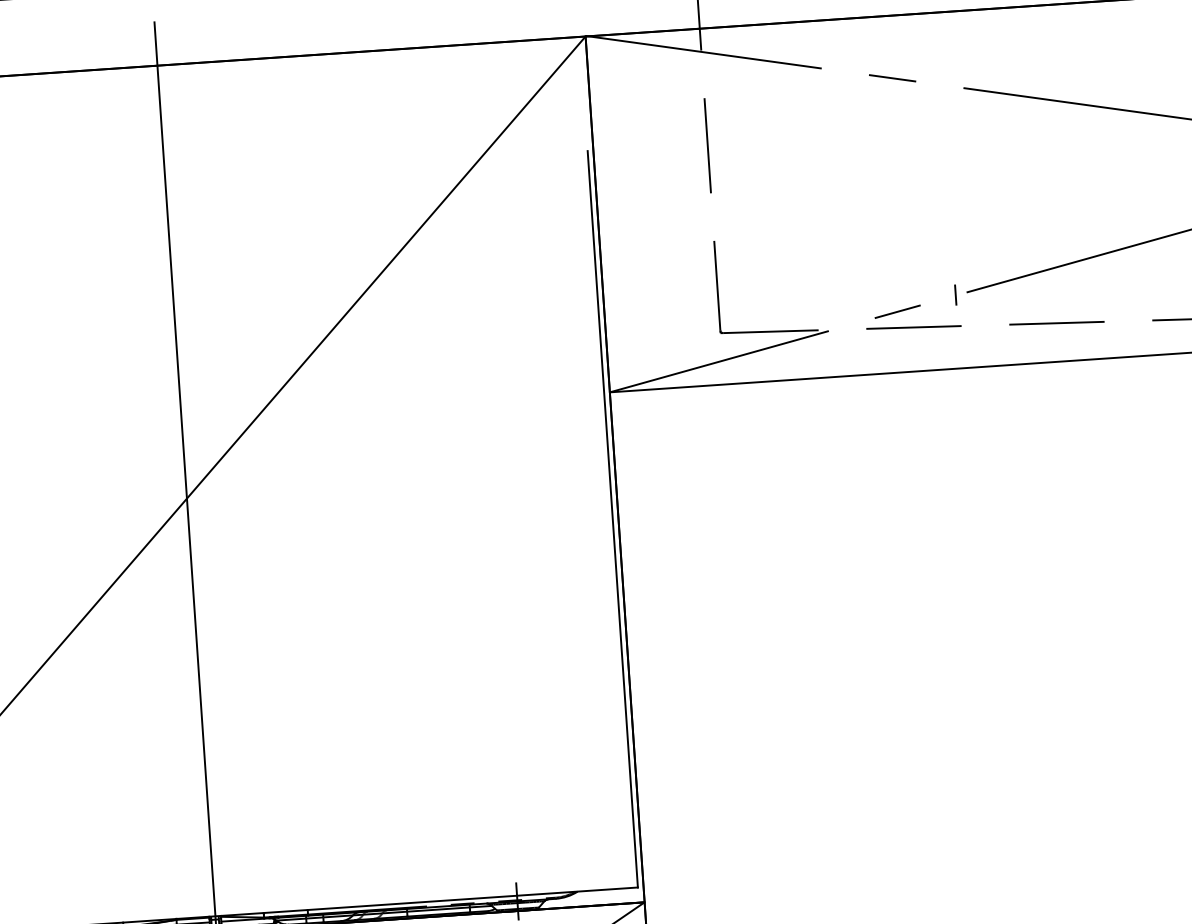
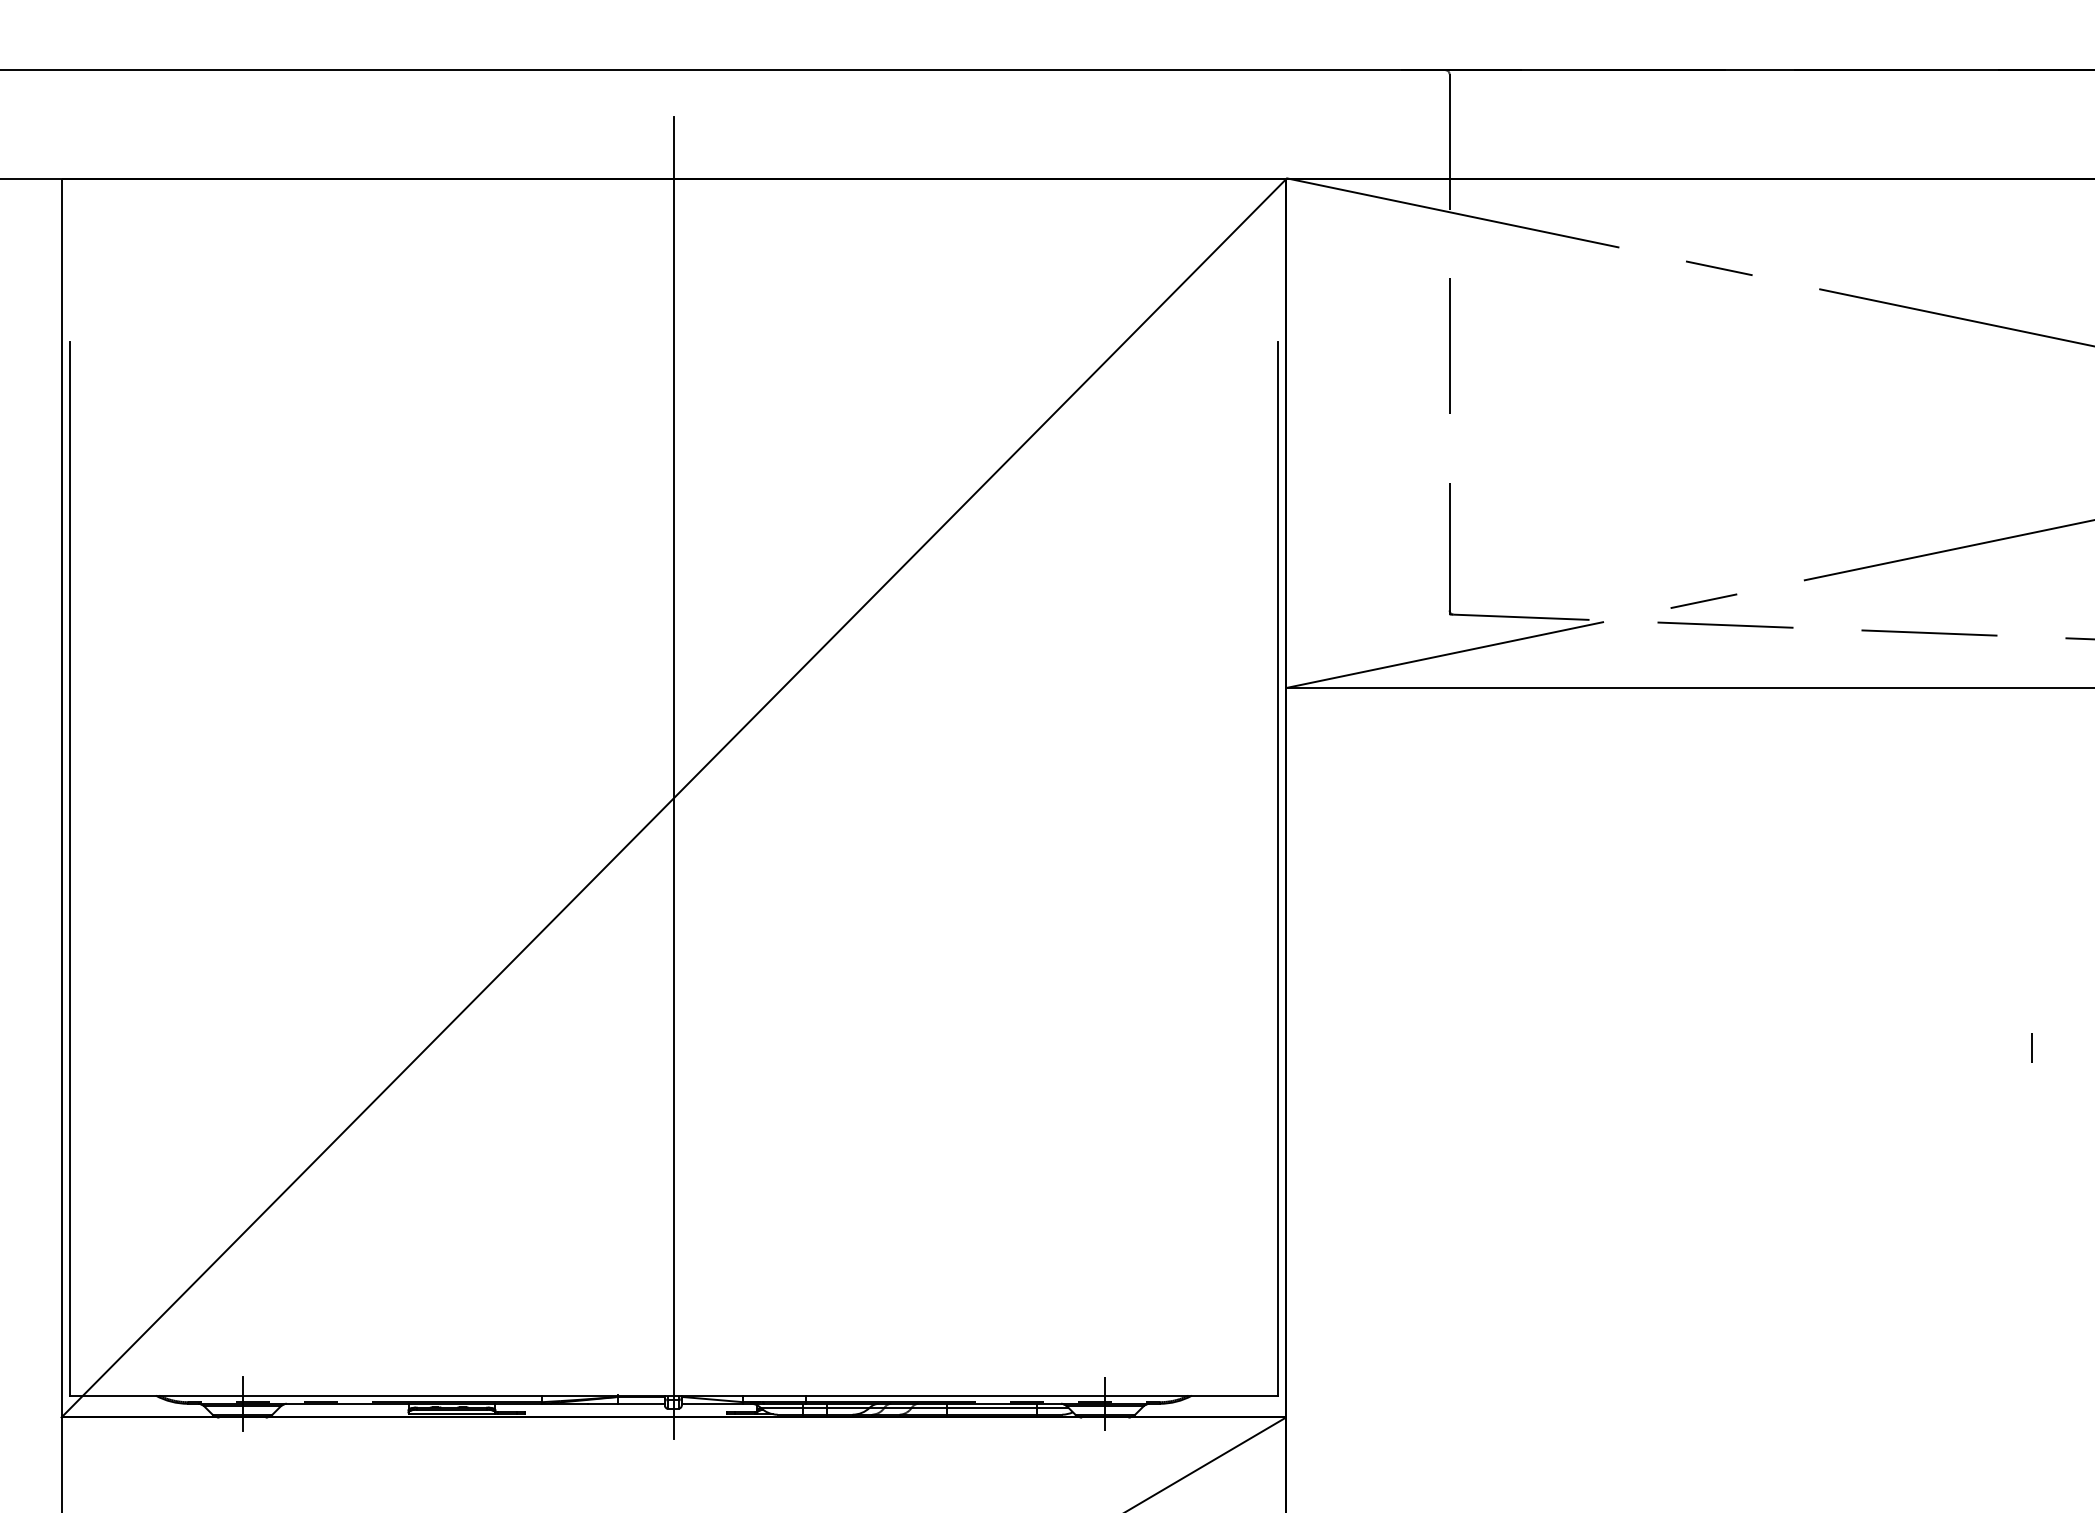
line: (955, 294) -> (2031, 1047), moved

